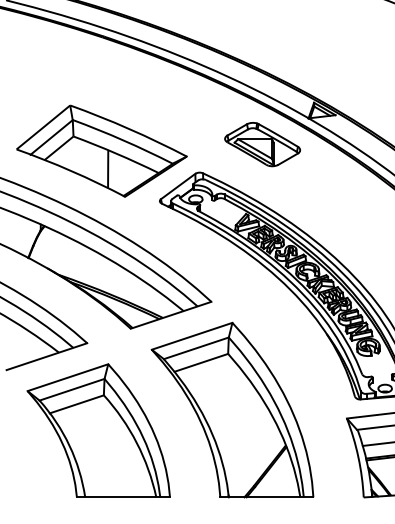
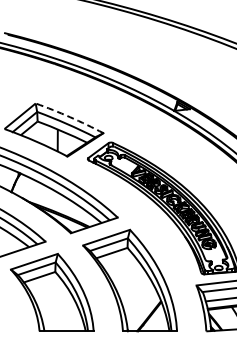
arc: (130, 129) -> (70, 117), solid -> dashed
part: (262, 143) -> (147, 125), removed

